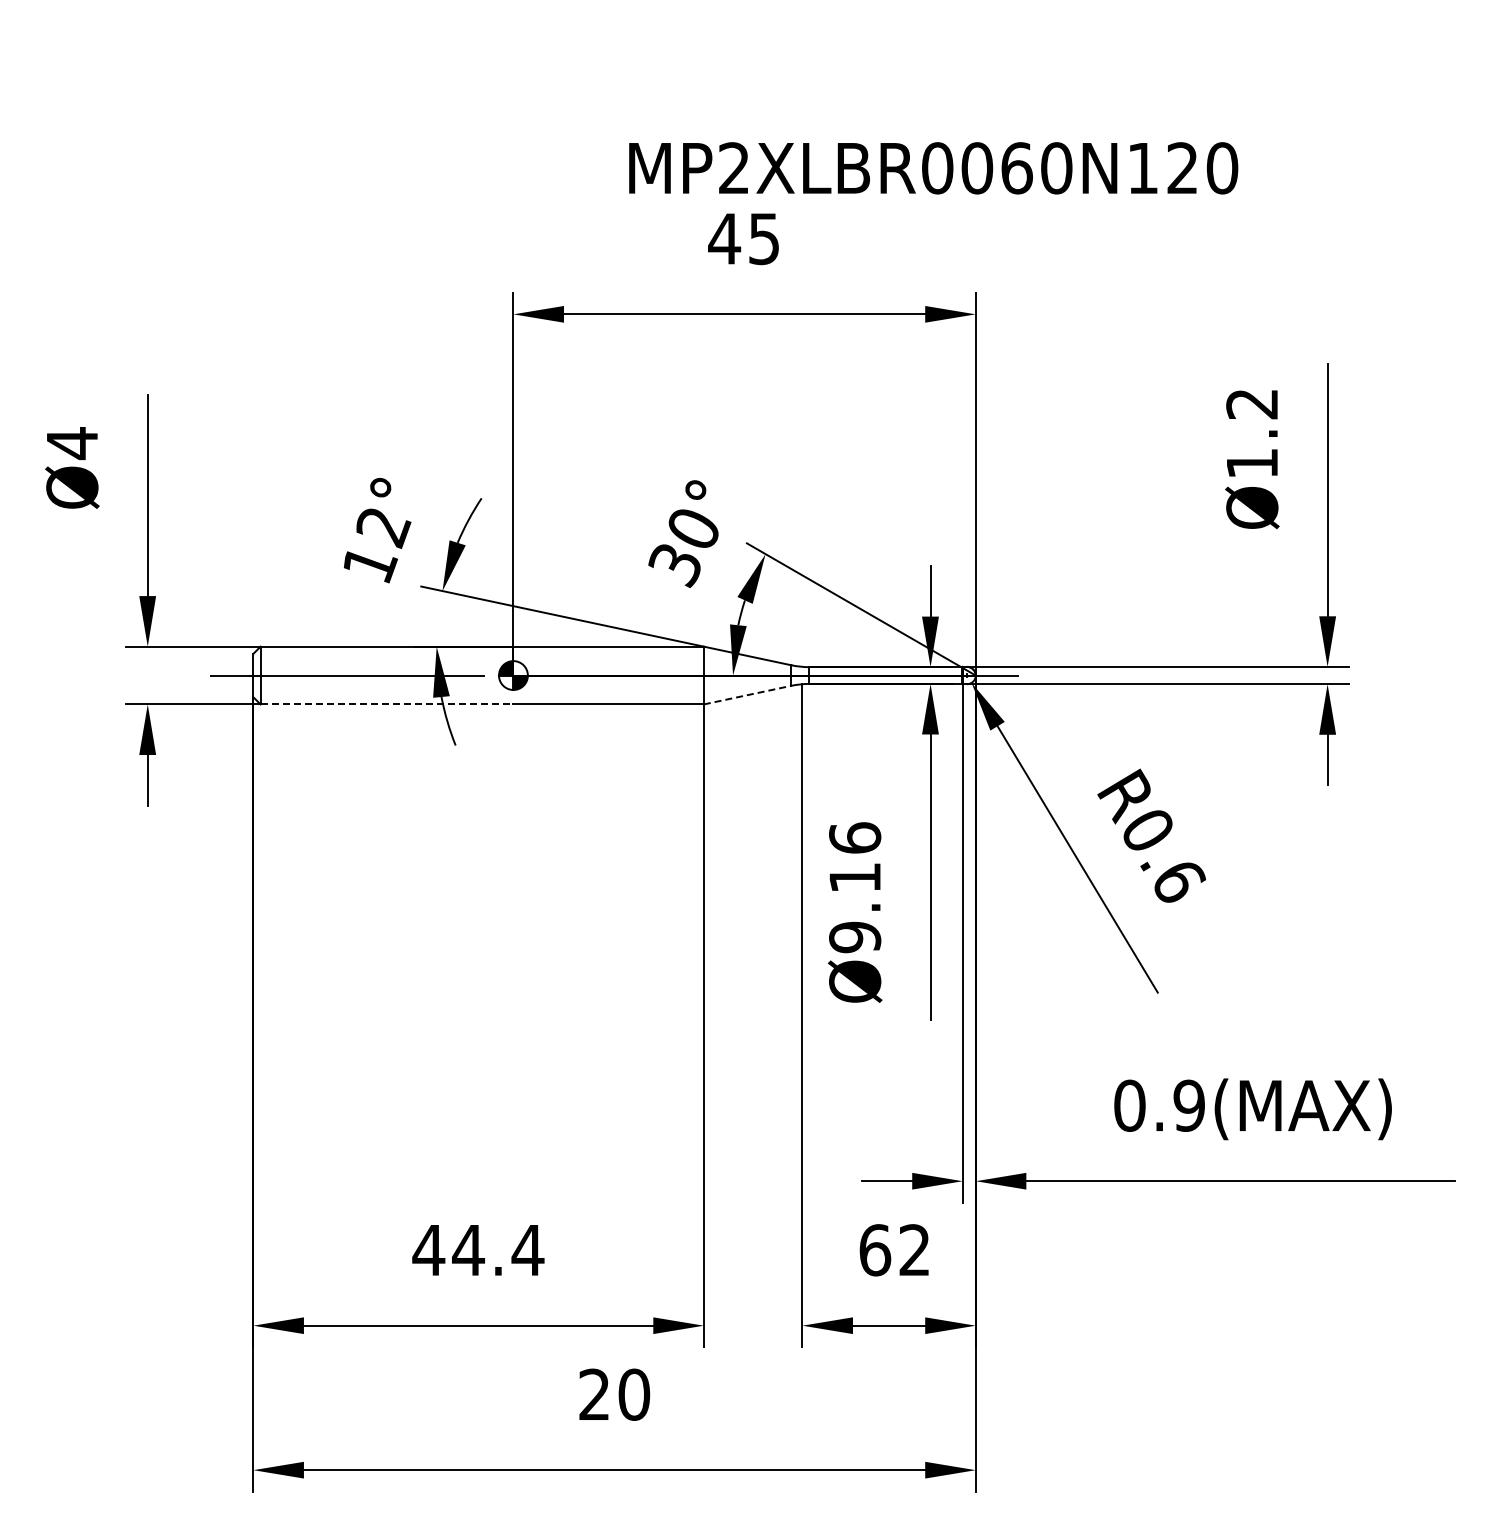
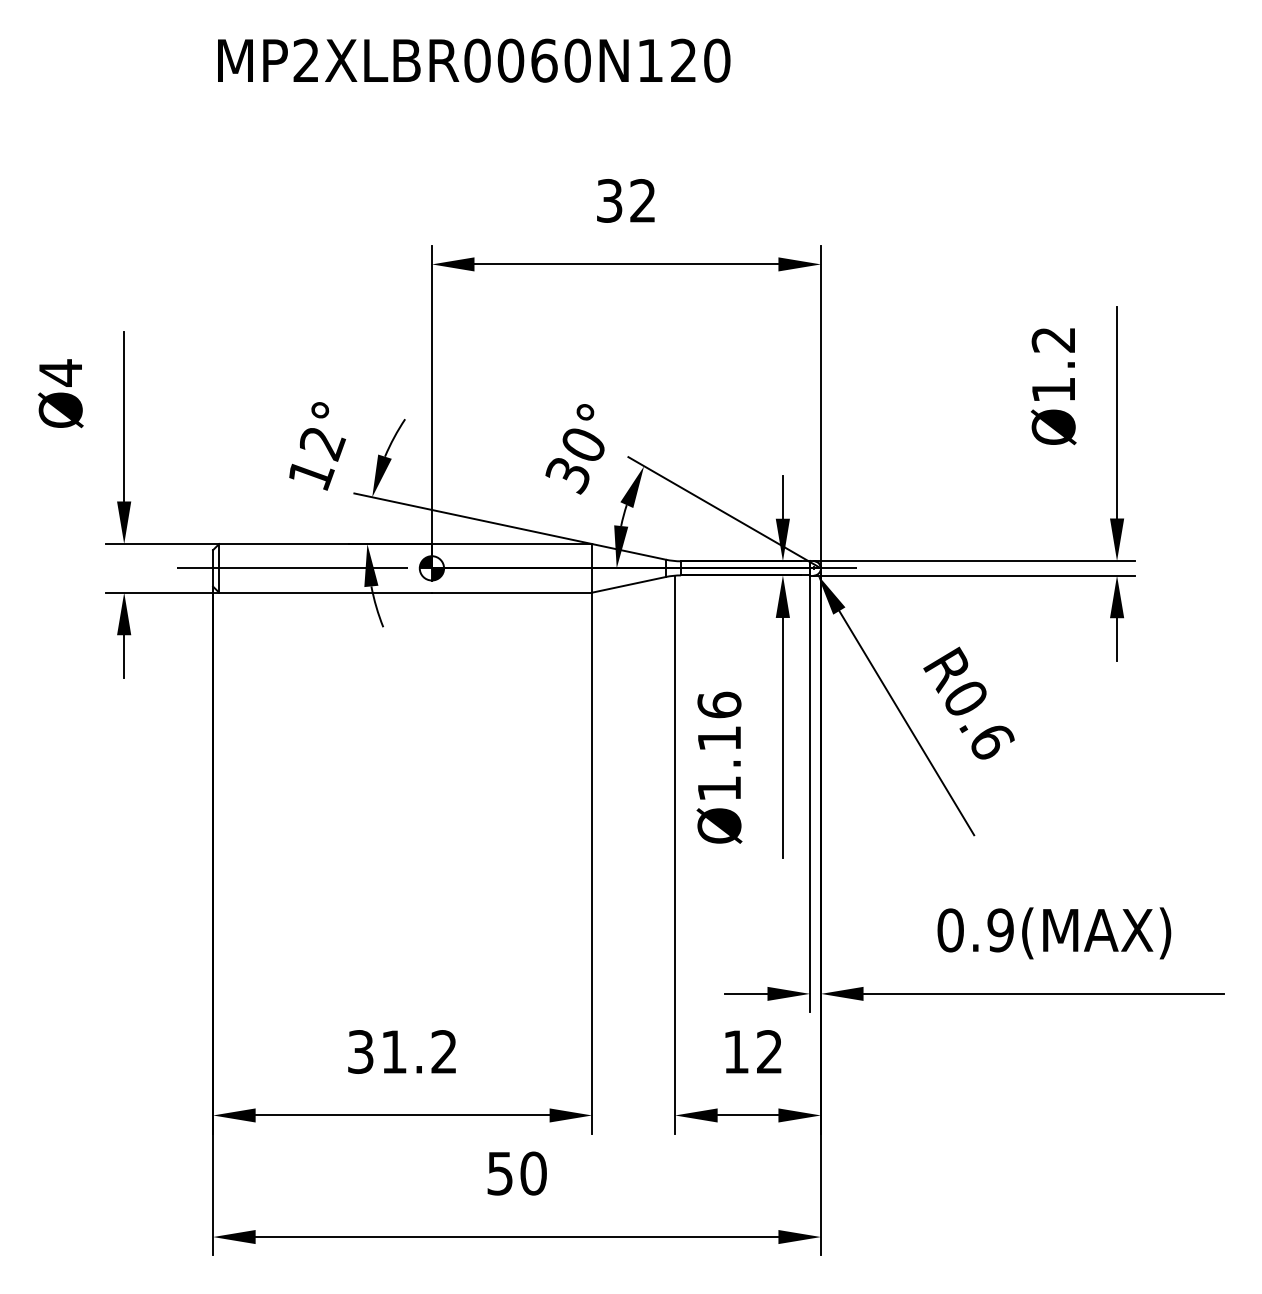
text: (933, 168) -> (474, 60), moved
text: (743, 238) -> (625, 200), 45 -> 32
line: (747, 695) -> (628, 585), dashed -> solid
line: (387, 704) -> (325, 592), dashed -> solid
text: (855, 937) -> (719, 788), Ø9.16 -> Ø1.16
text: (478, 1250) -> (402, 1052), 44.4 -> 31.2
text: (875, 1250) -> (736, 1052), 62 -> 12
text: (594, 1394) -> (500, 1173), 20 -> 50

